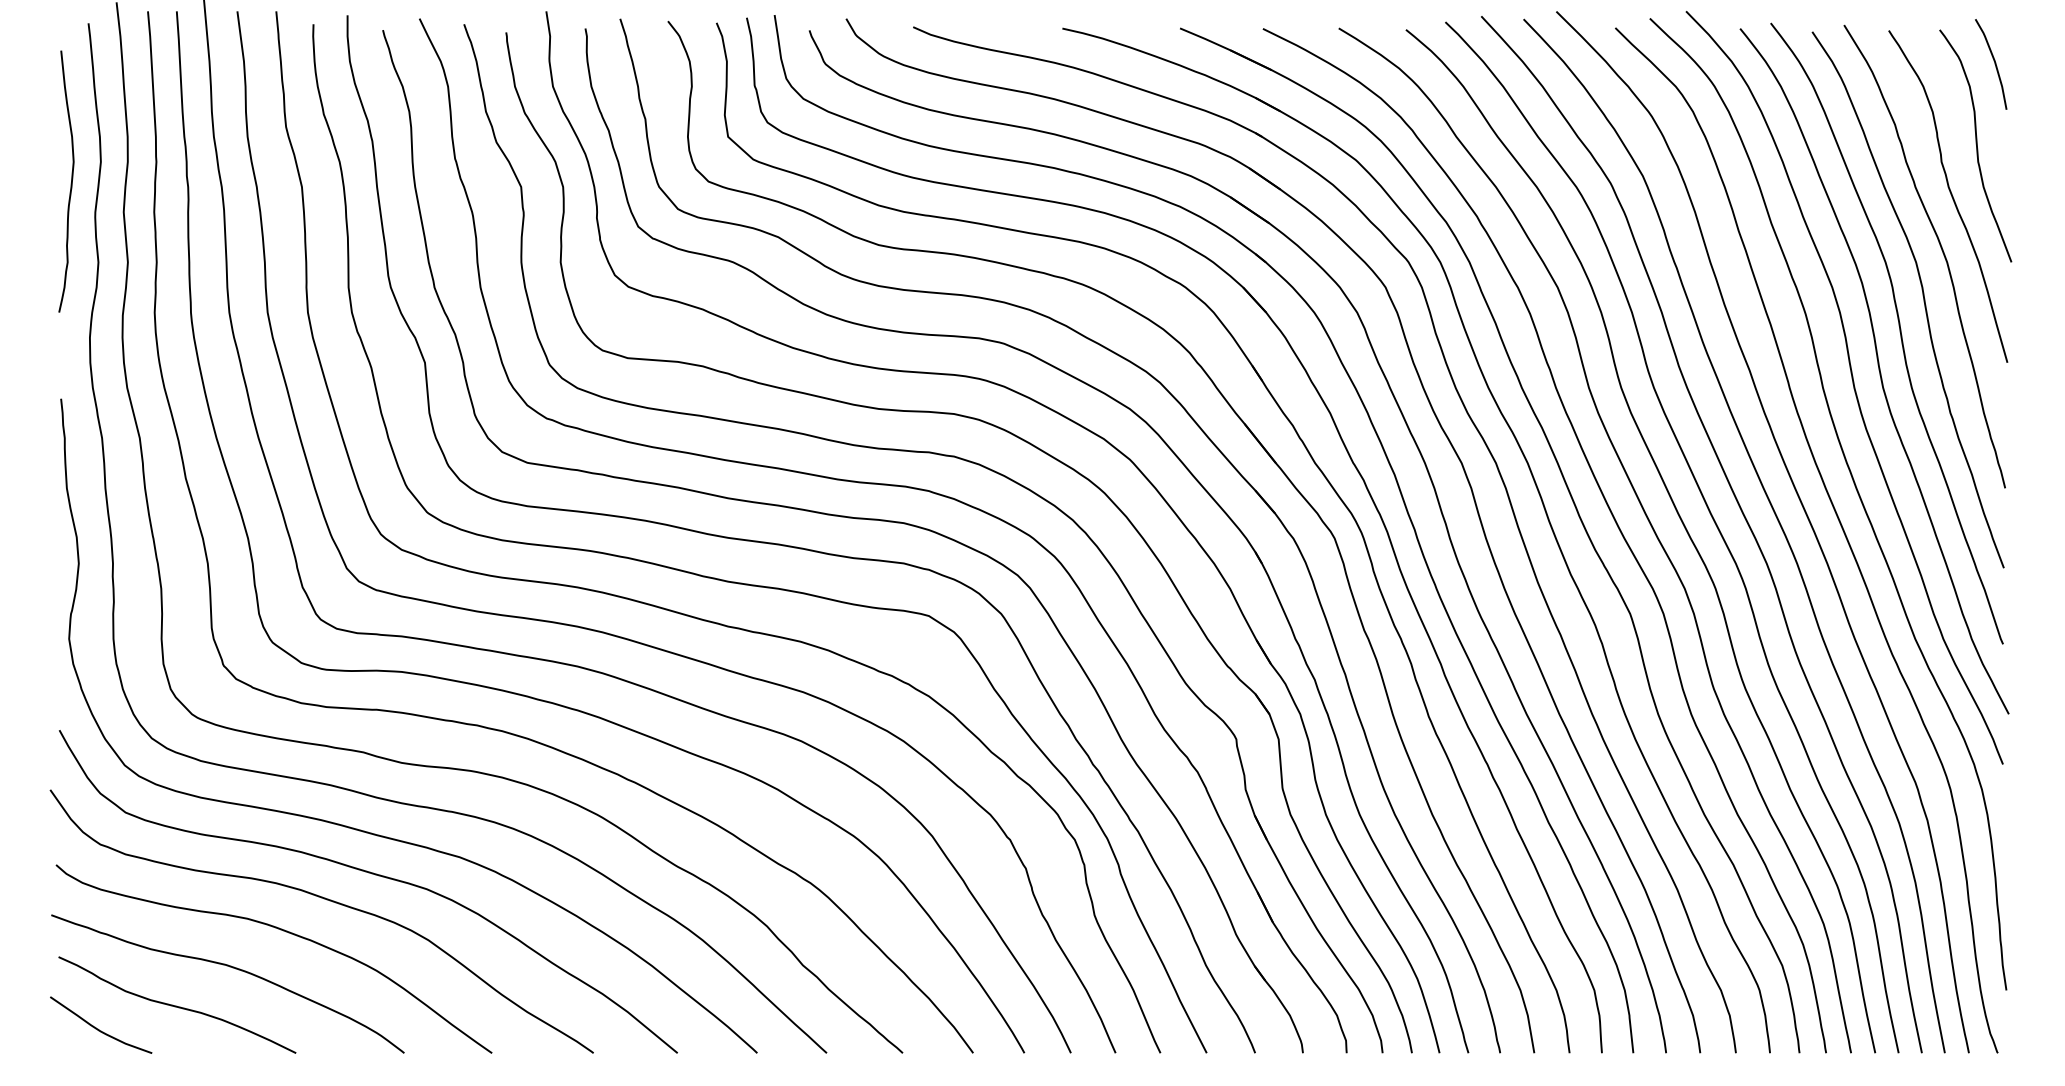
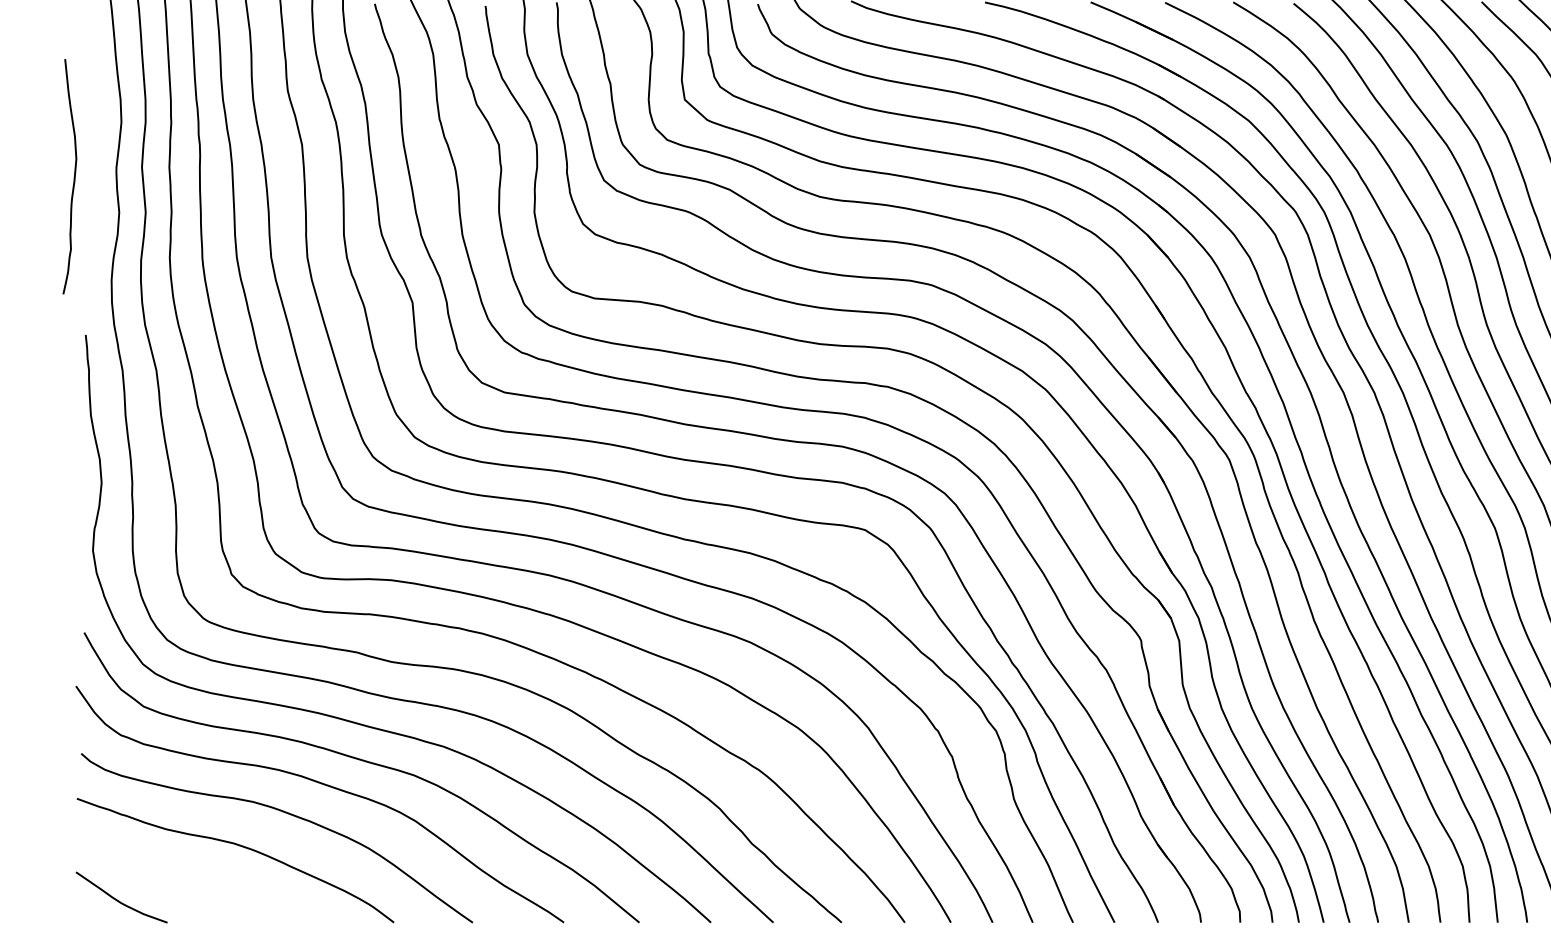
curve: (70, 183) -> (73, 178), moved
curve: (176, 1005) -> (189, 879), removed

